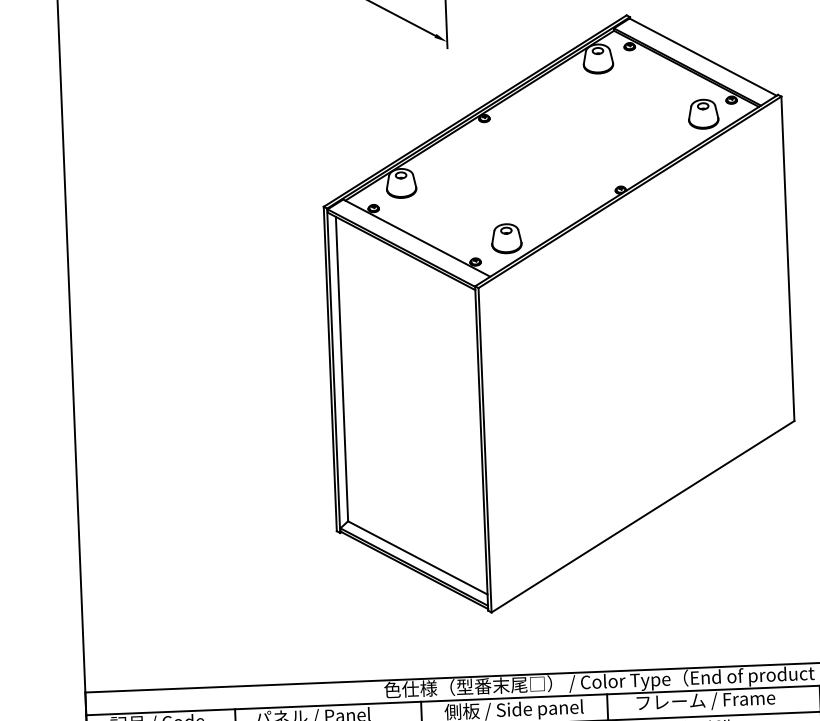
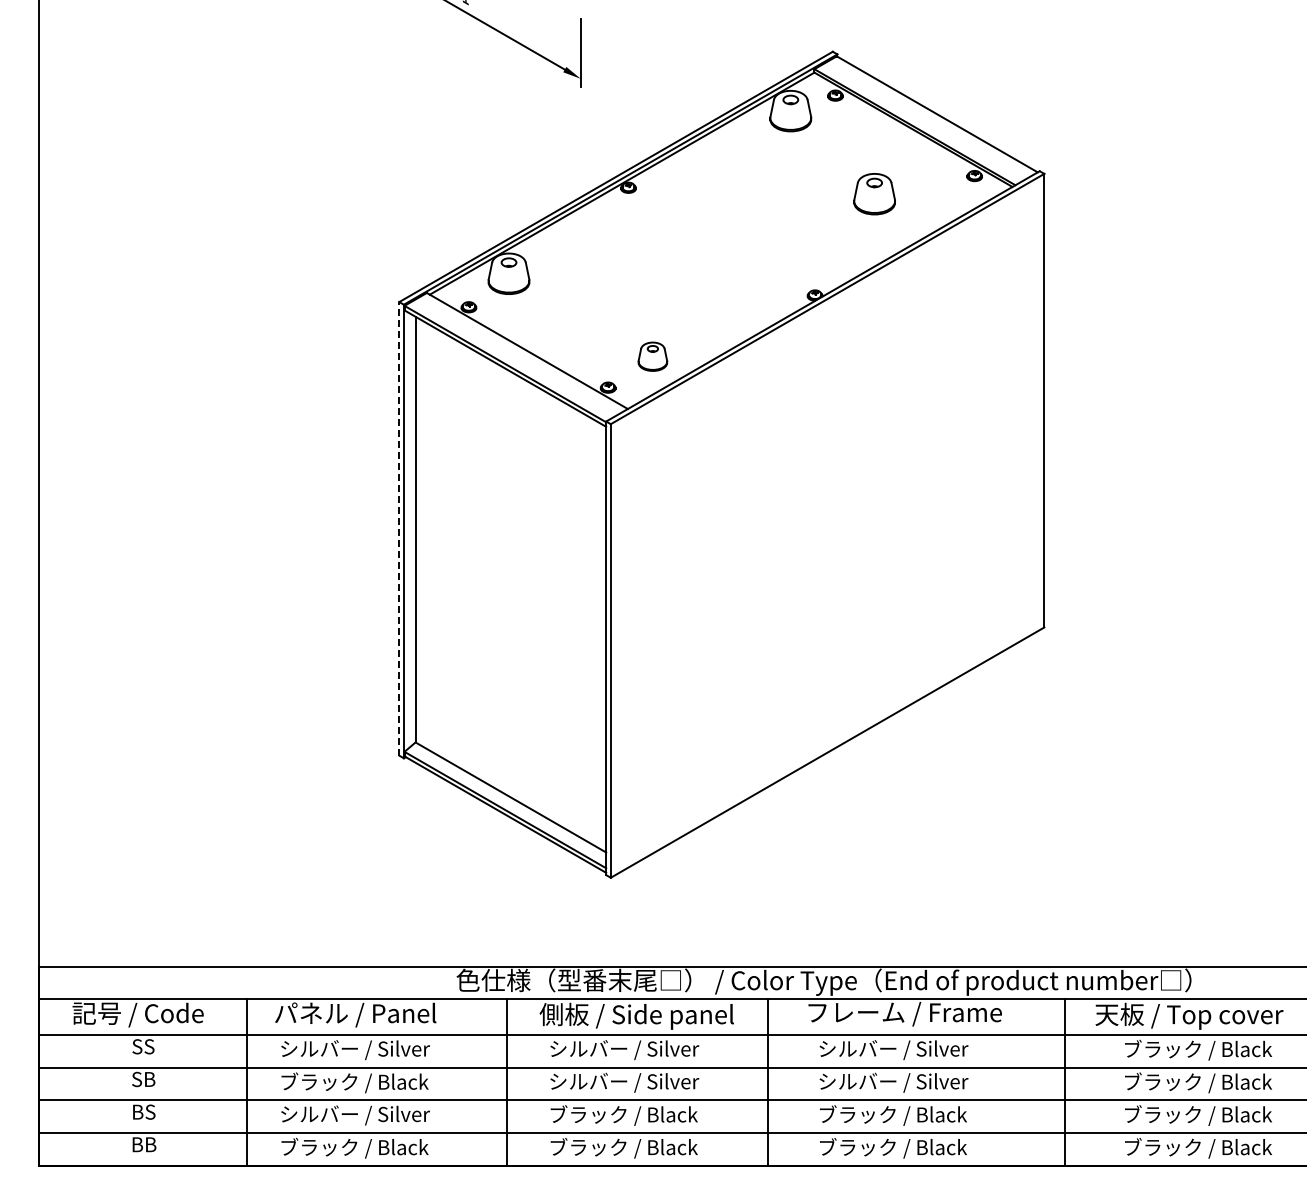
part: (703, 114) -> (874, 194), moved
part: (506, 238) -> (652, 356), size x0.7
line: (330, 368) -> (399, 528), solid -> dashed

